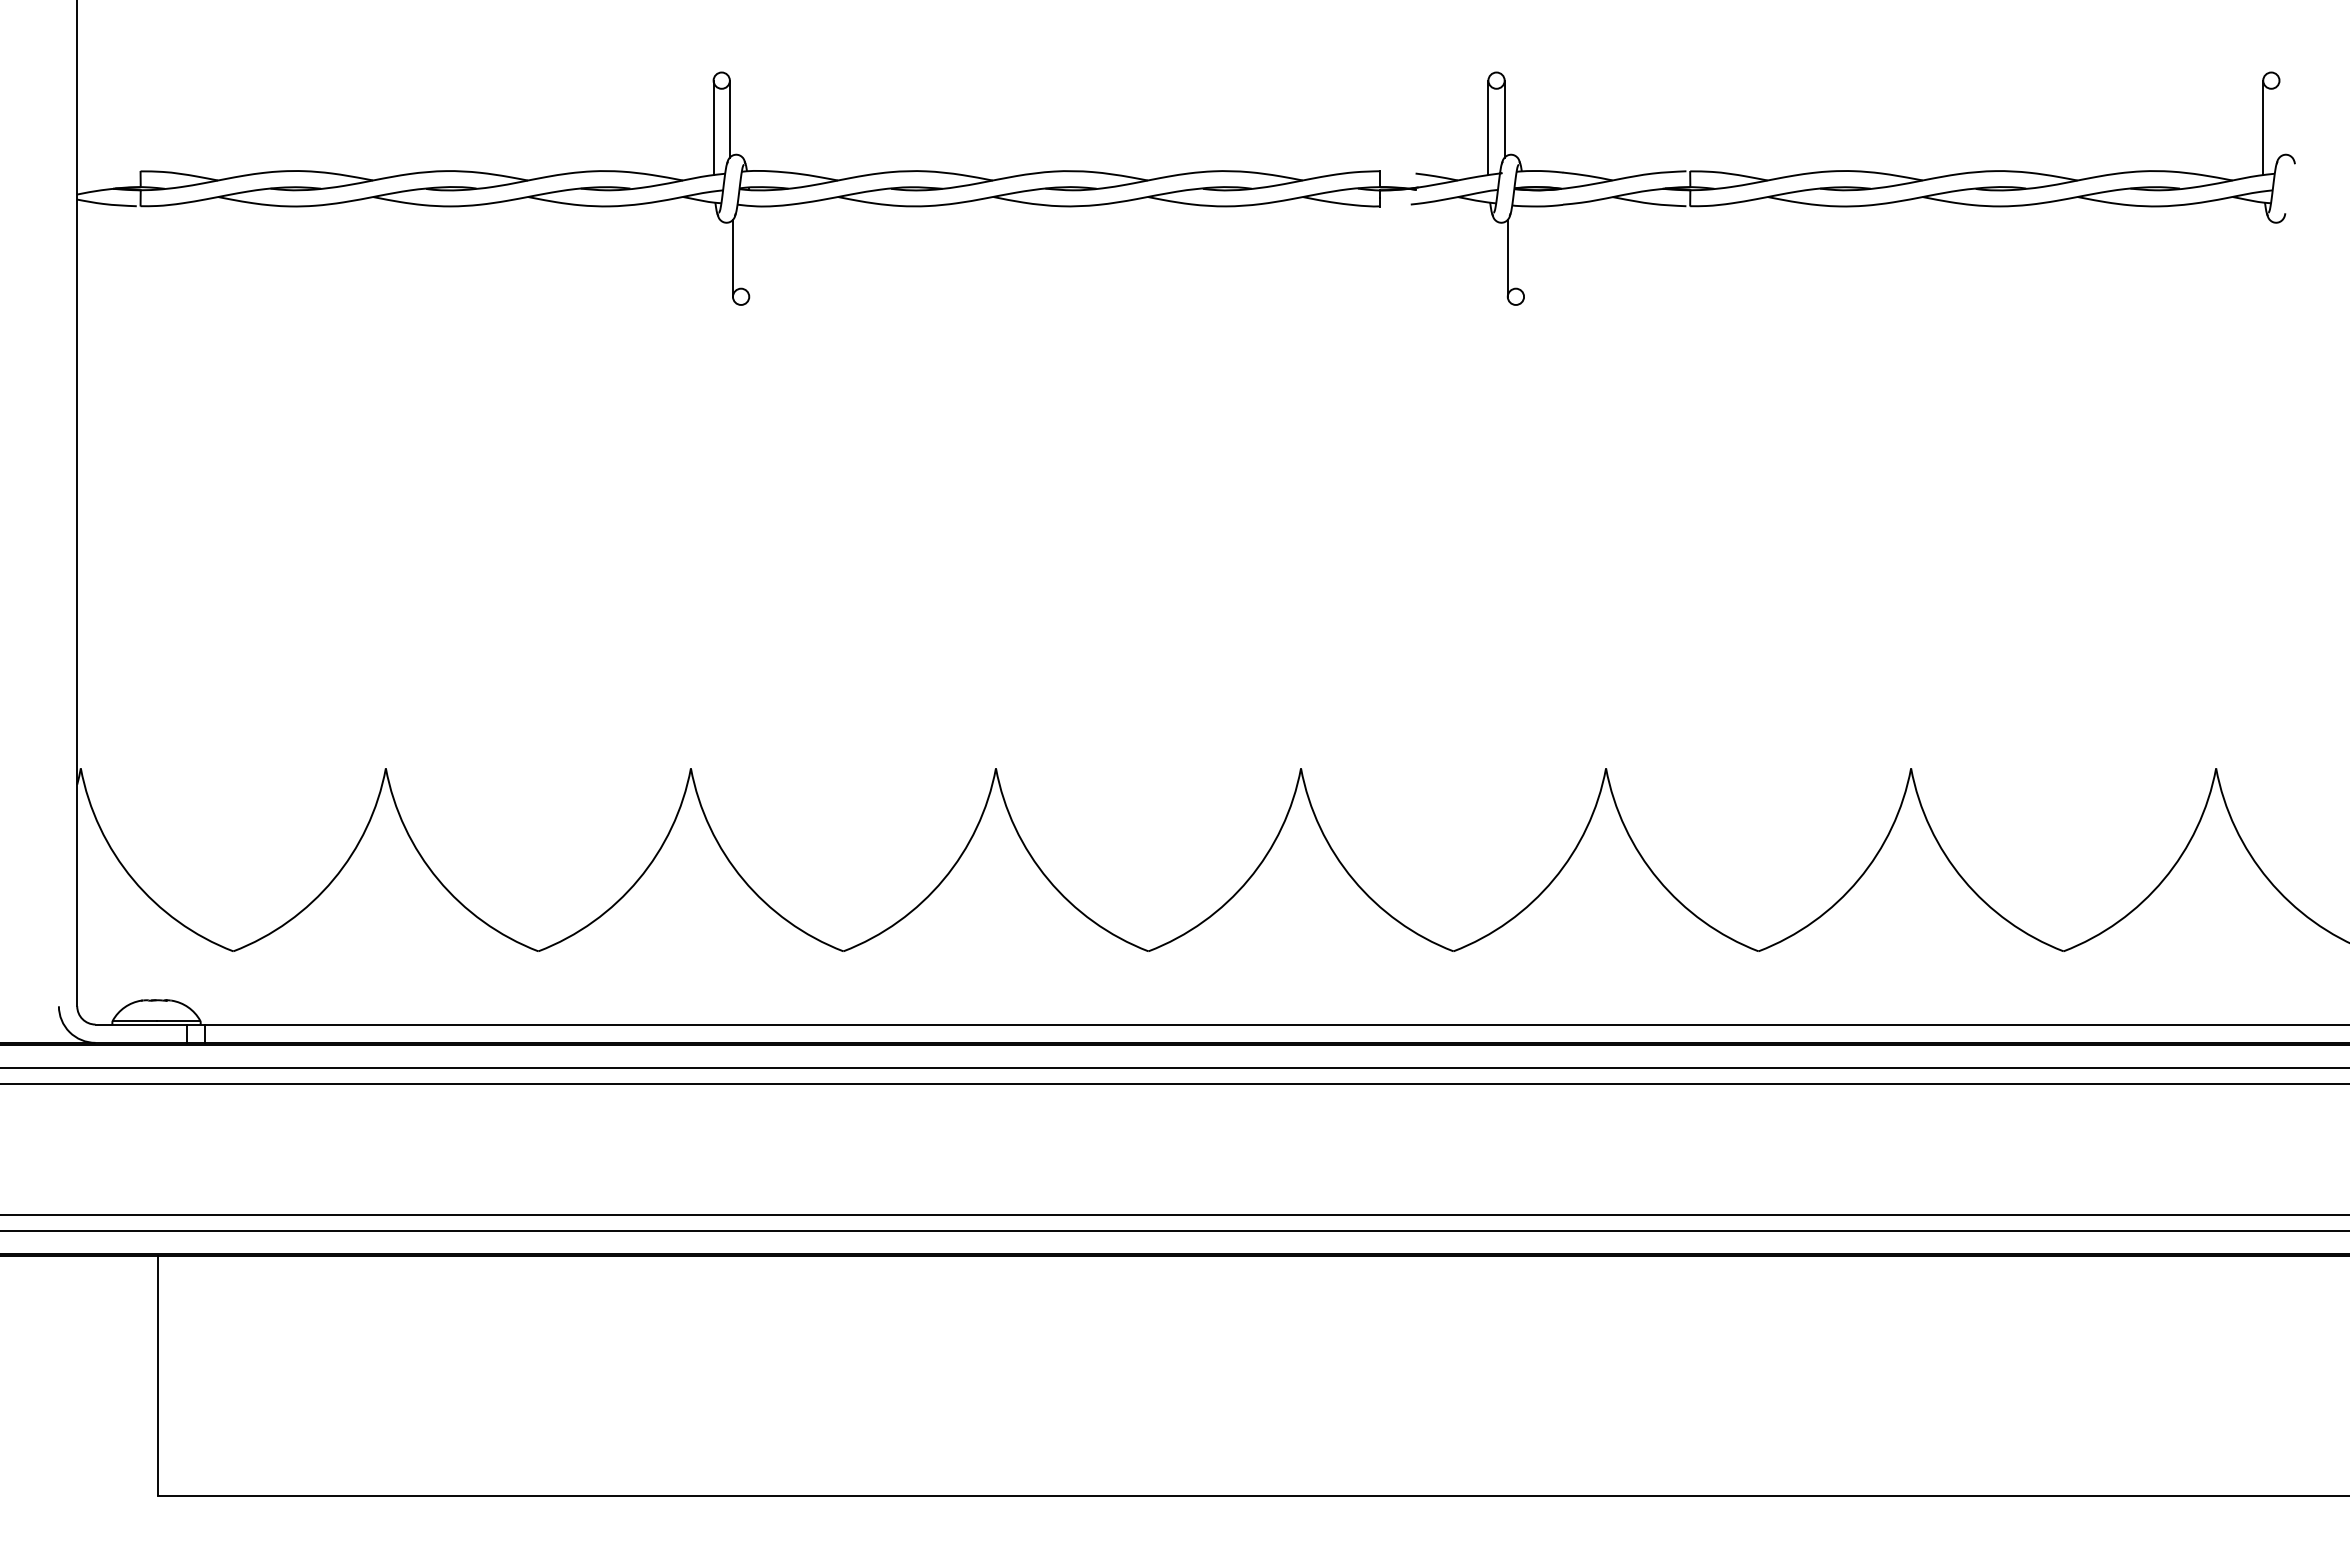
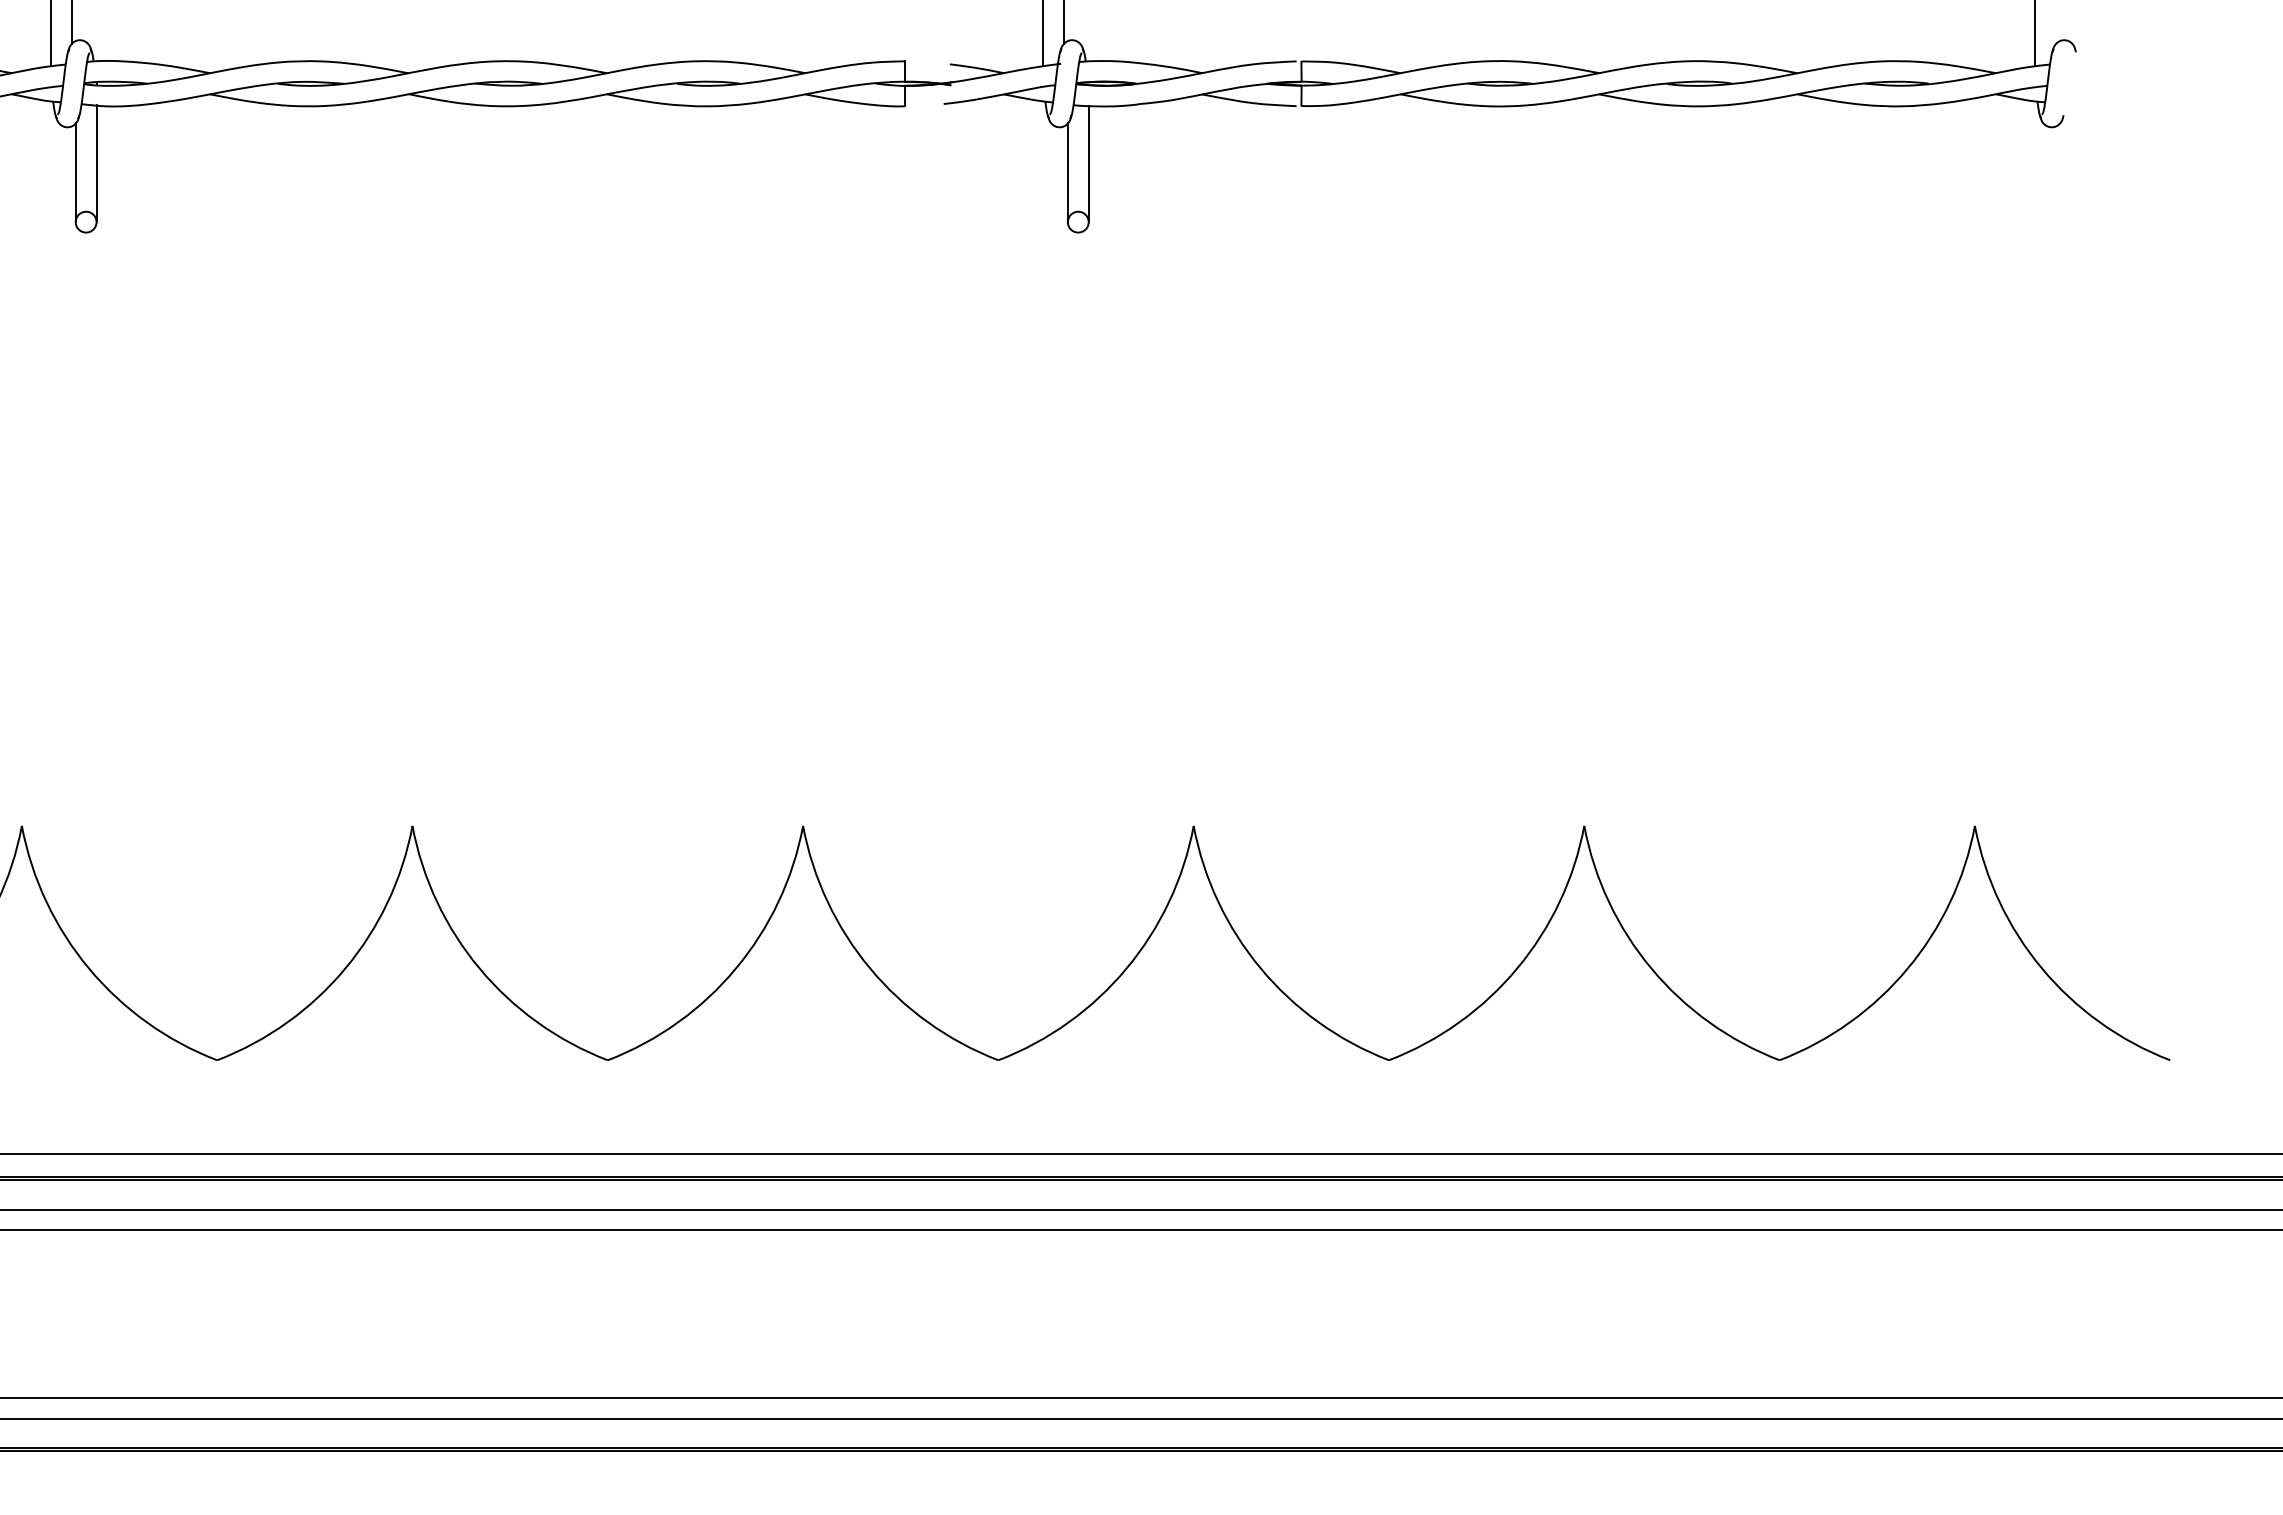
line: (749, 250) -> (96, 162), added
line: (1524, 251) -> (1089, 164), added

